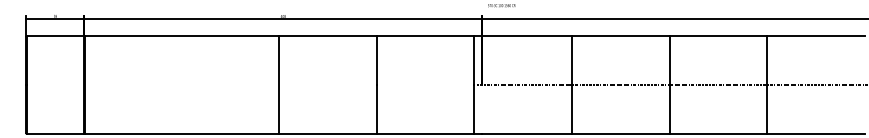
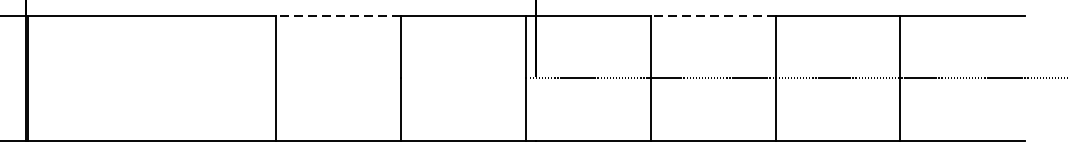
line: (327, 36) -> (338, 16), solid -> dashed
line: (620, 36) -> (712, 16), solid -> dashed

